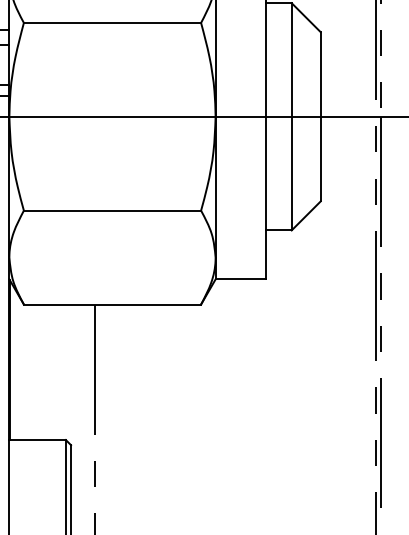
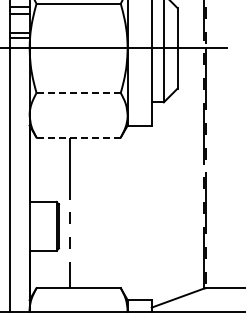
line: (112, 209) -> (78, 92), solid -> dashed
line: (112, 304) -> (78, 137), solid -> dashed

